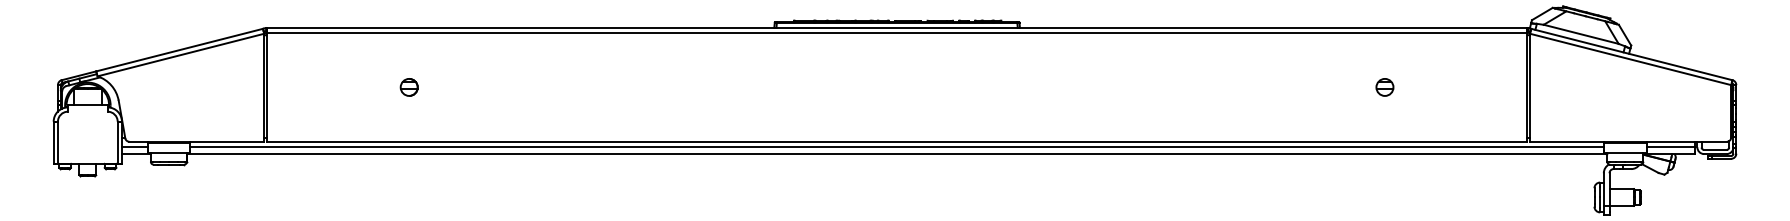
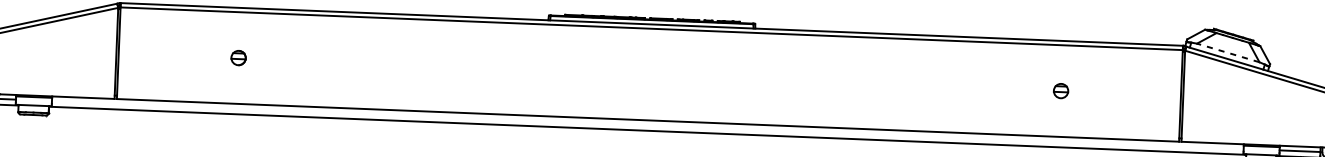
line: (1581, 34) -> (1228, 53), solid -> dashed
line: (897, 147) -> (648, 125), removed

